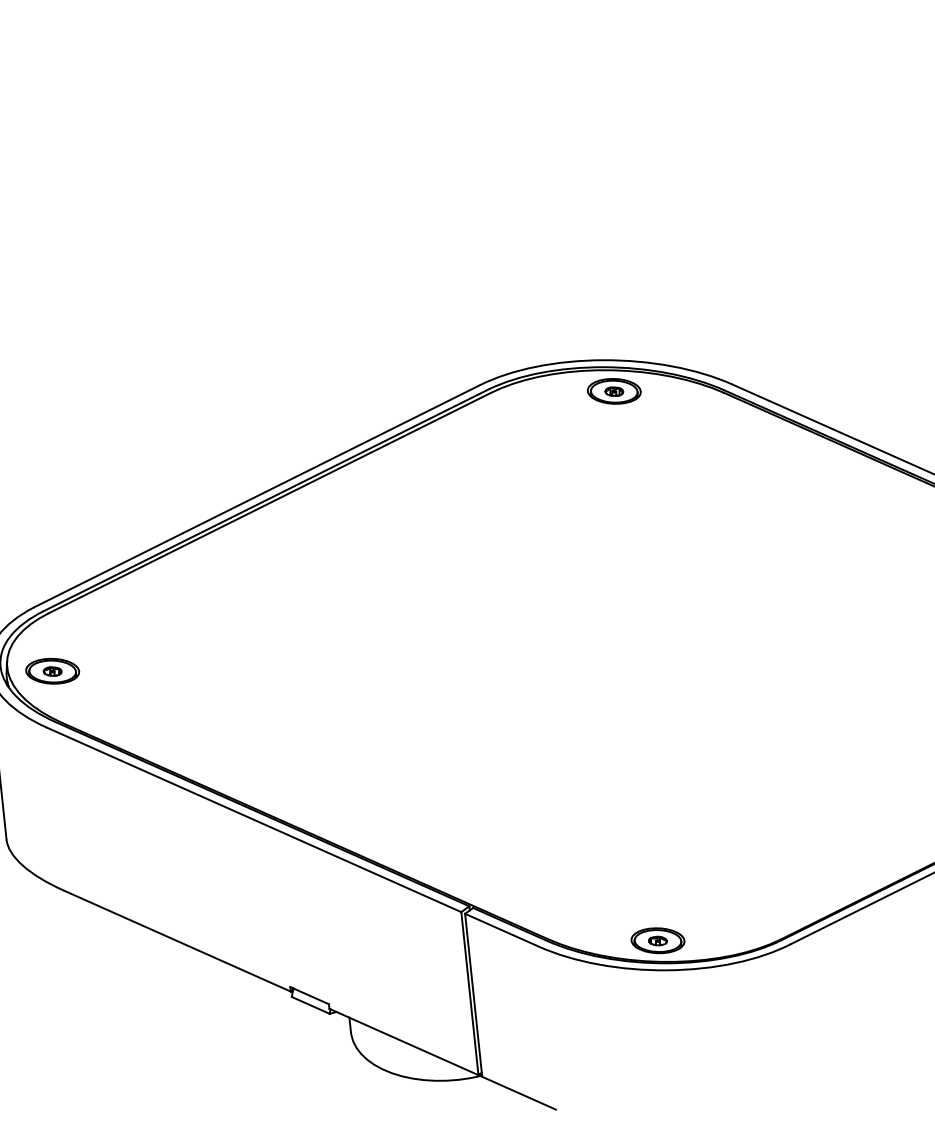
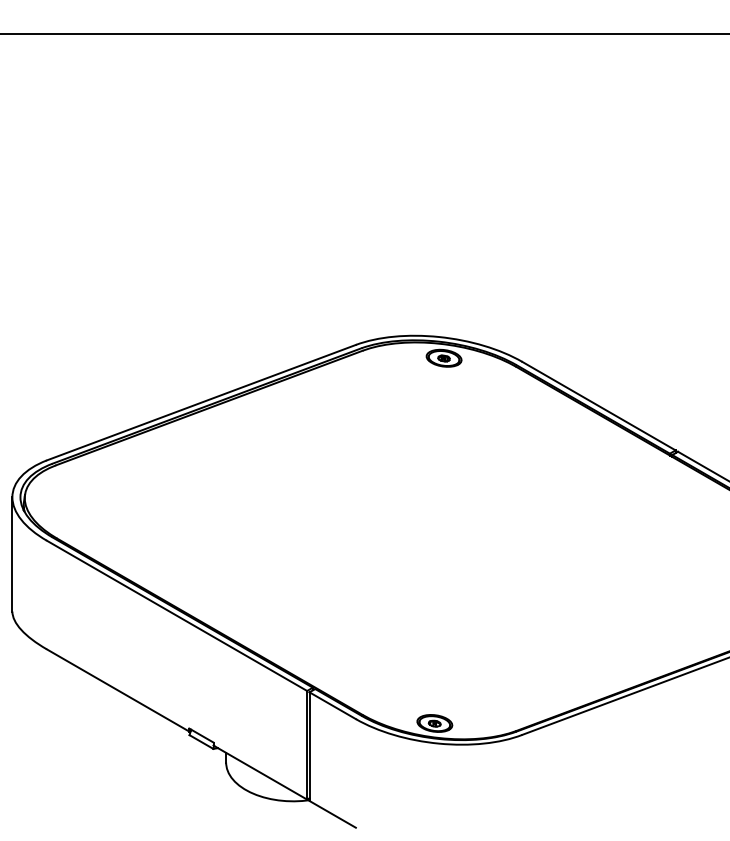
part: (52, 670) -> (54, 503), removed

